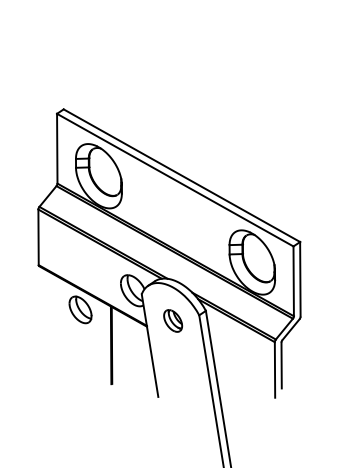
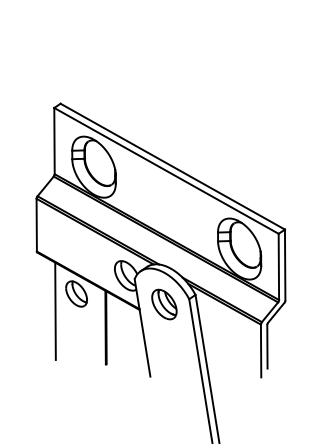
part: (173, 320) -> (164, 304), size x1.43
line: (58, 327) -> (55, 310), added

